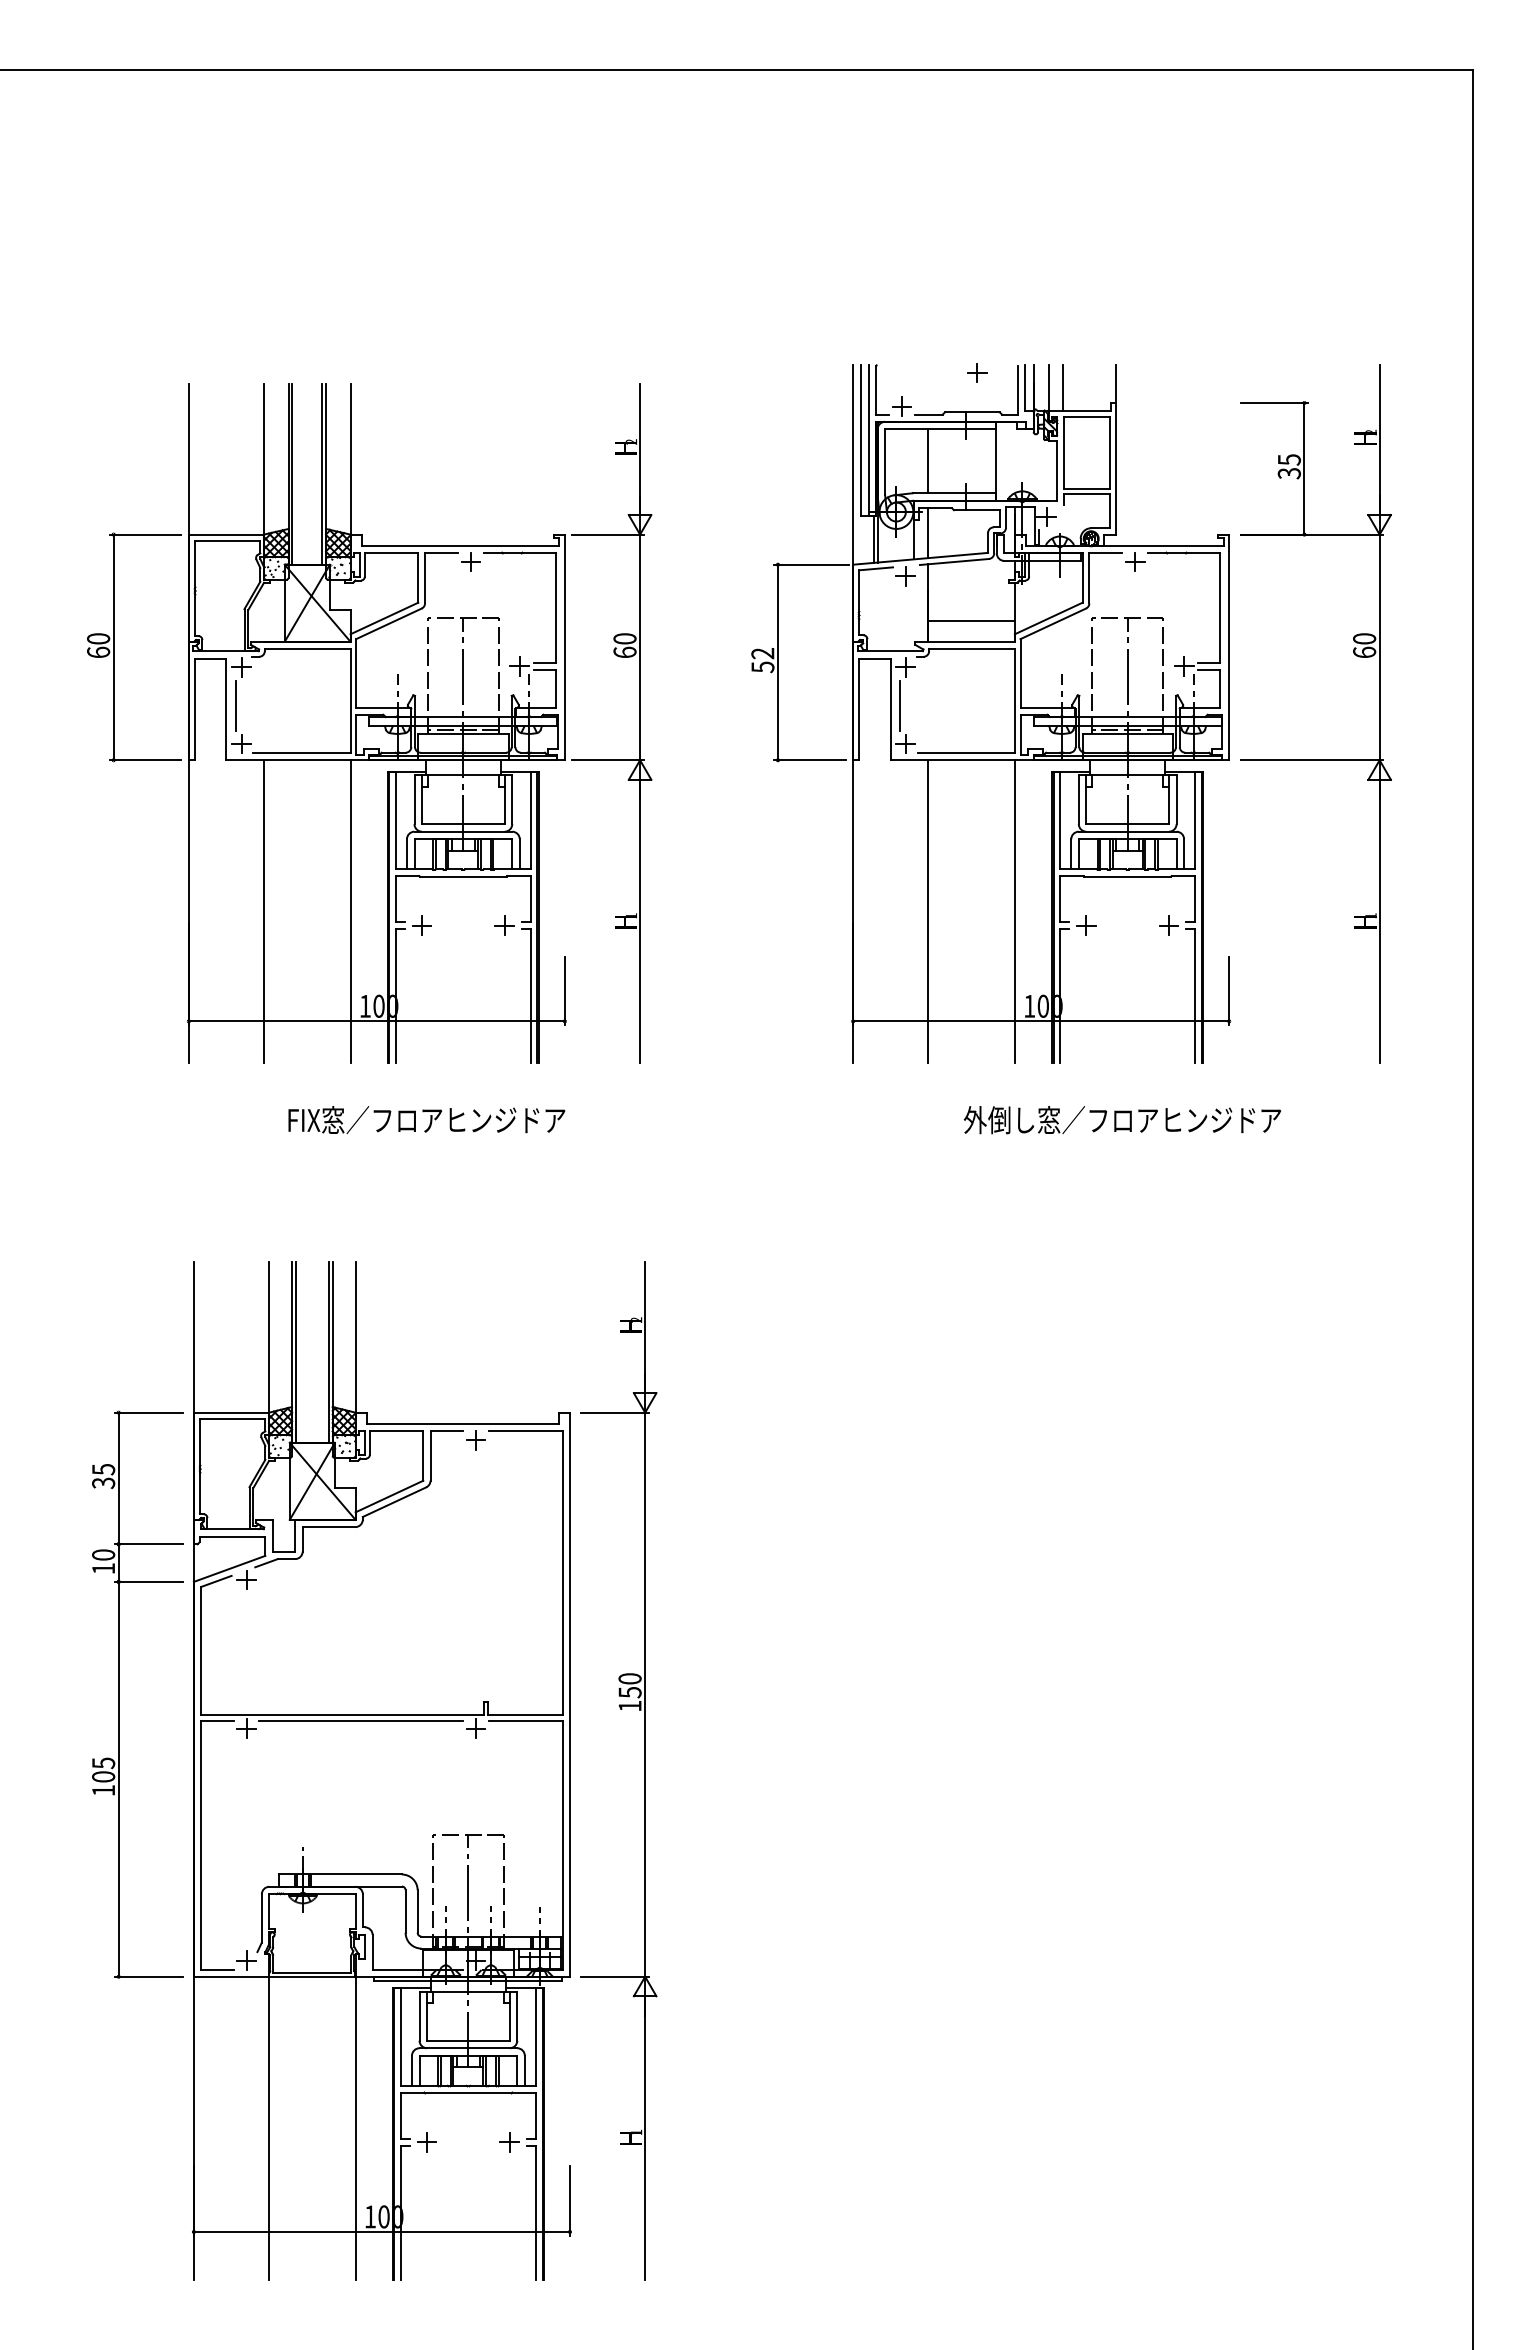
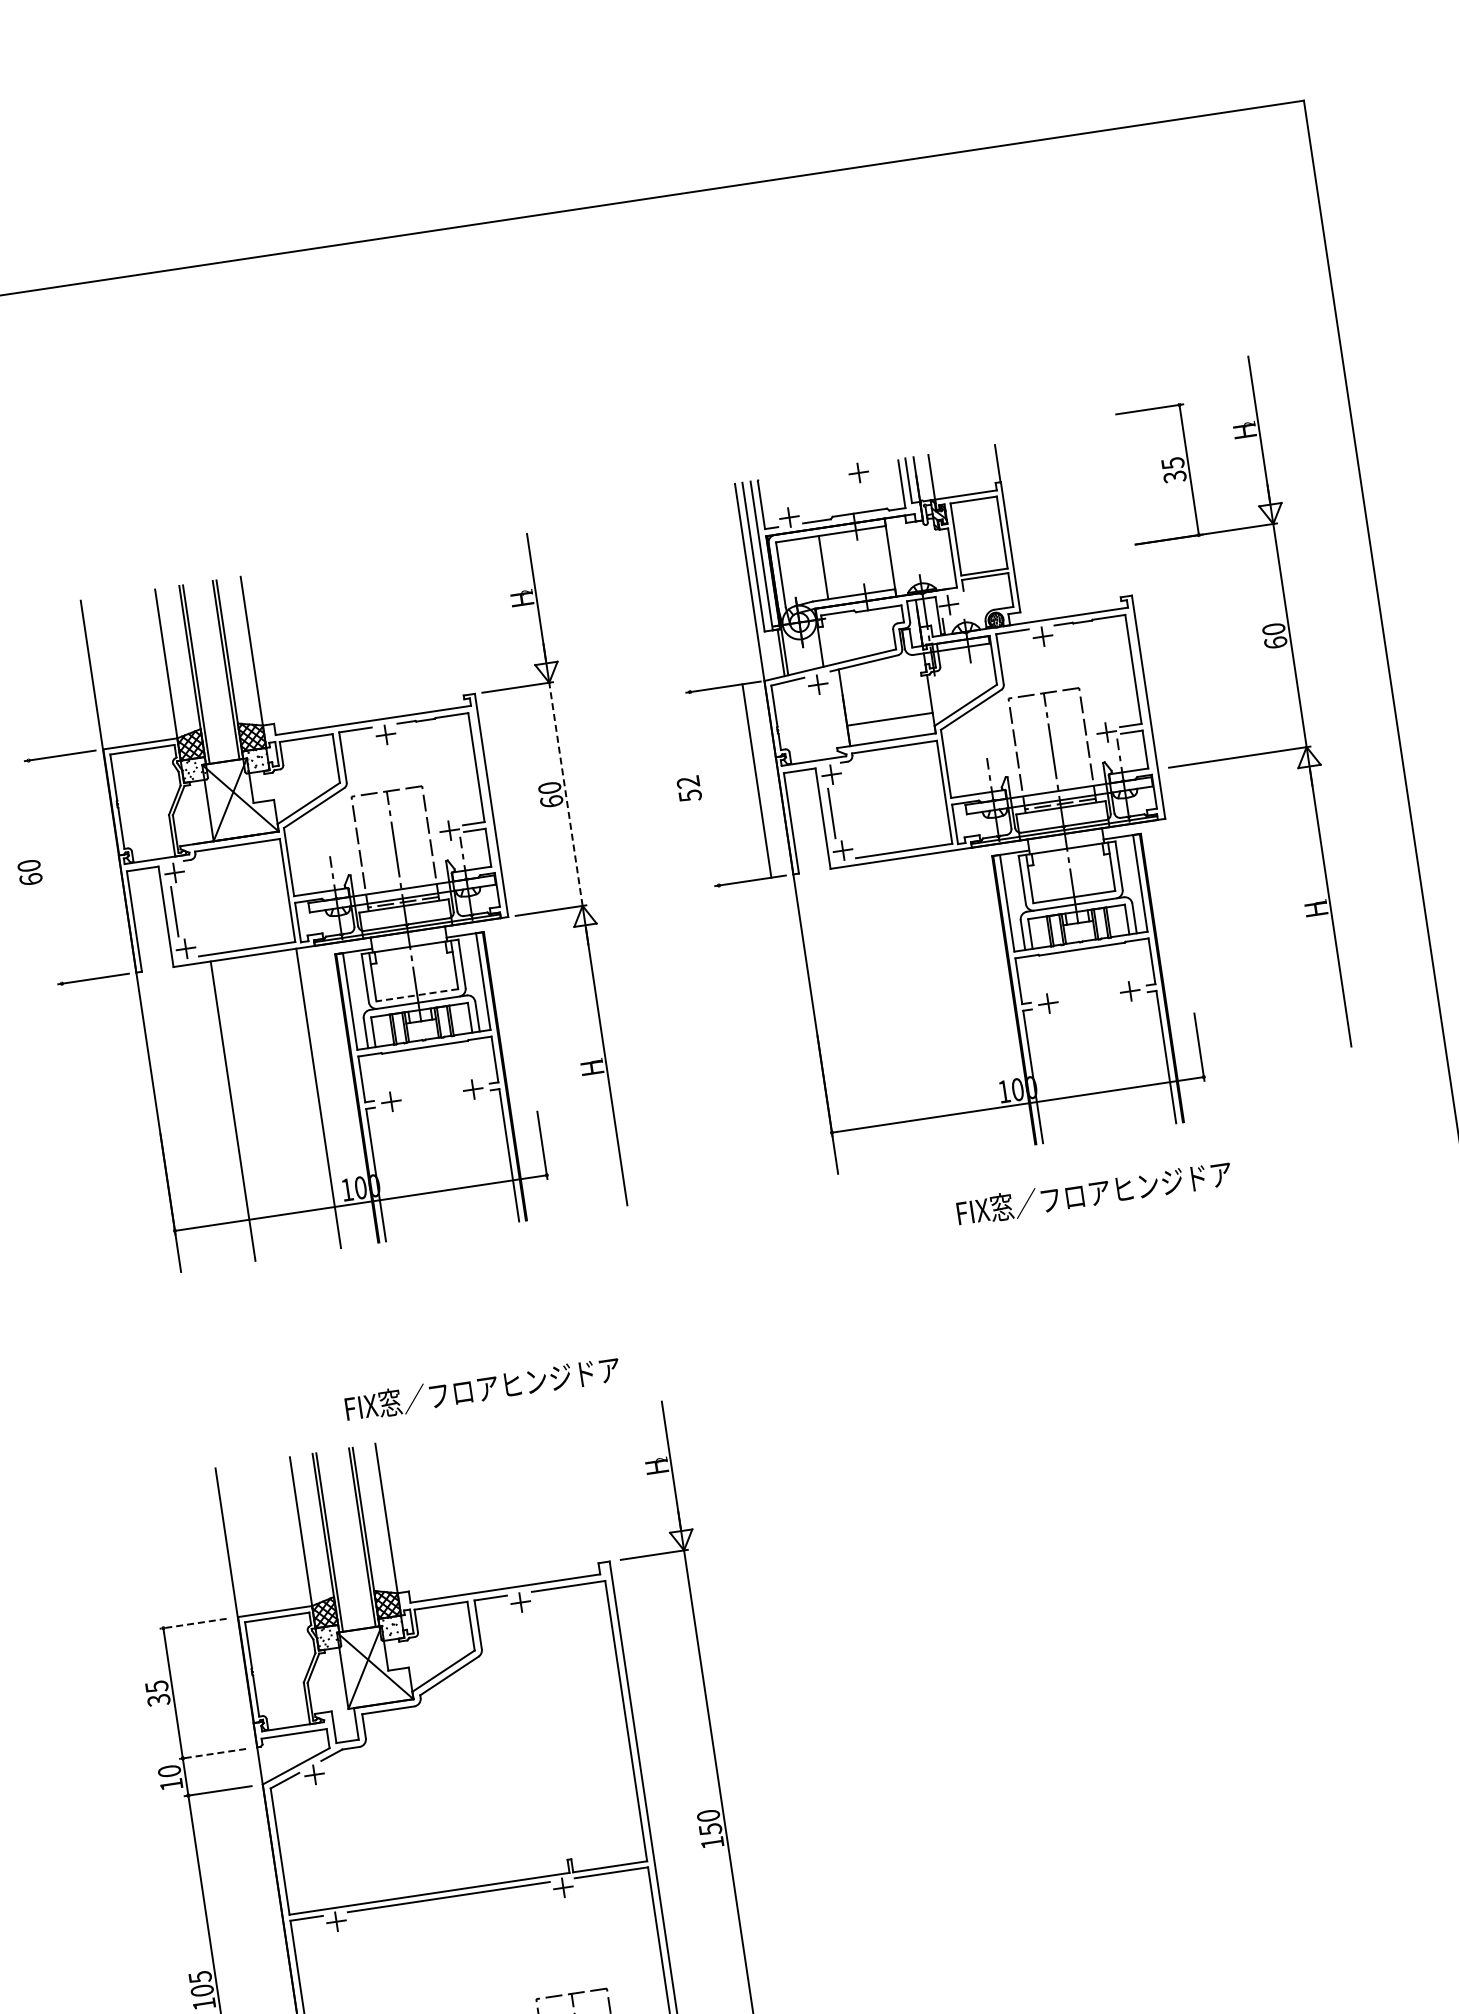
line: (1063, 387) -> (946, 474), removed
line: (928, 533) -> (834, 639), removed
line: (113, 647) -> (45, 872), removed
line: (640, 647) -> (566, 794), solid -> dashed
line: (777, 662) -> (756, 781), moved
part: (1315, 759) -> (1243, 755), moved
line: (462, 824) -> (416, 995), solid -> dashed
line: (928, 911) -> (890, 1012), removed
line: (1014, 911) -> (975, 1000), removed
text: (426, 1120) -> (482, 1389), moved
text: (1122, 1120) -> (1112, 1190), 外倒し窓／フロアヒンジドア -> FIX窓／フロアヒンジドア
line: (148, 1412) -> (192, 1623), solid -> dashed
line: (148, 1544) -> (212, 1754), solid -> dashed

